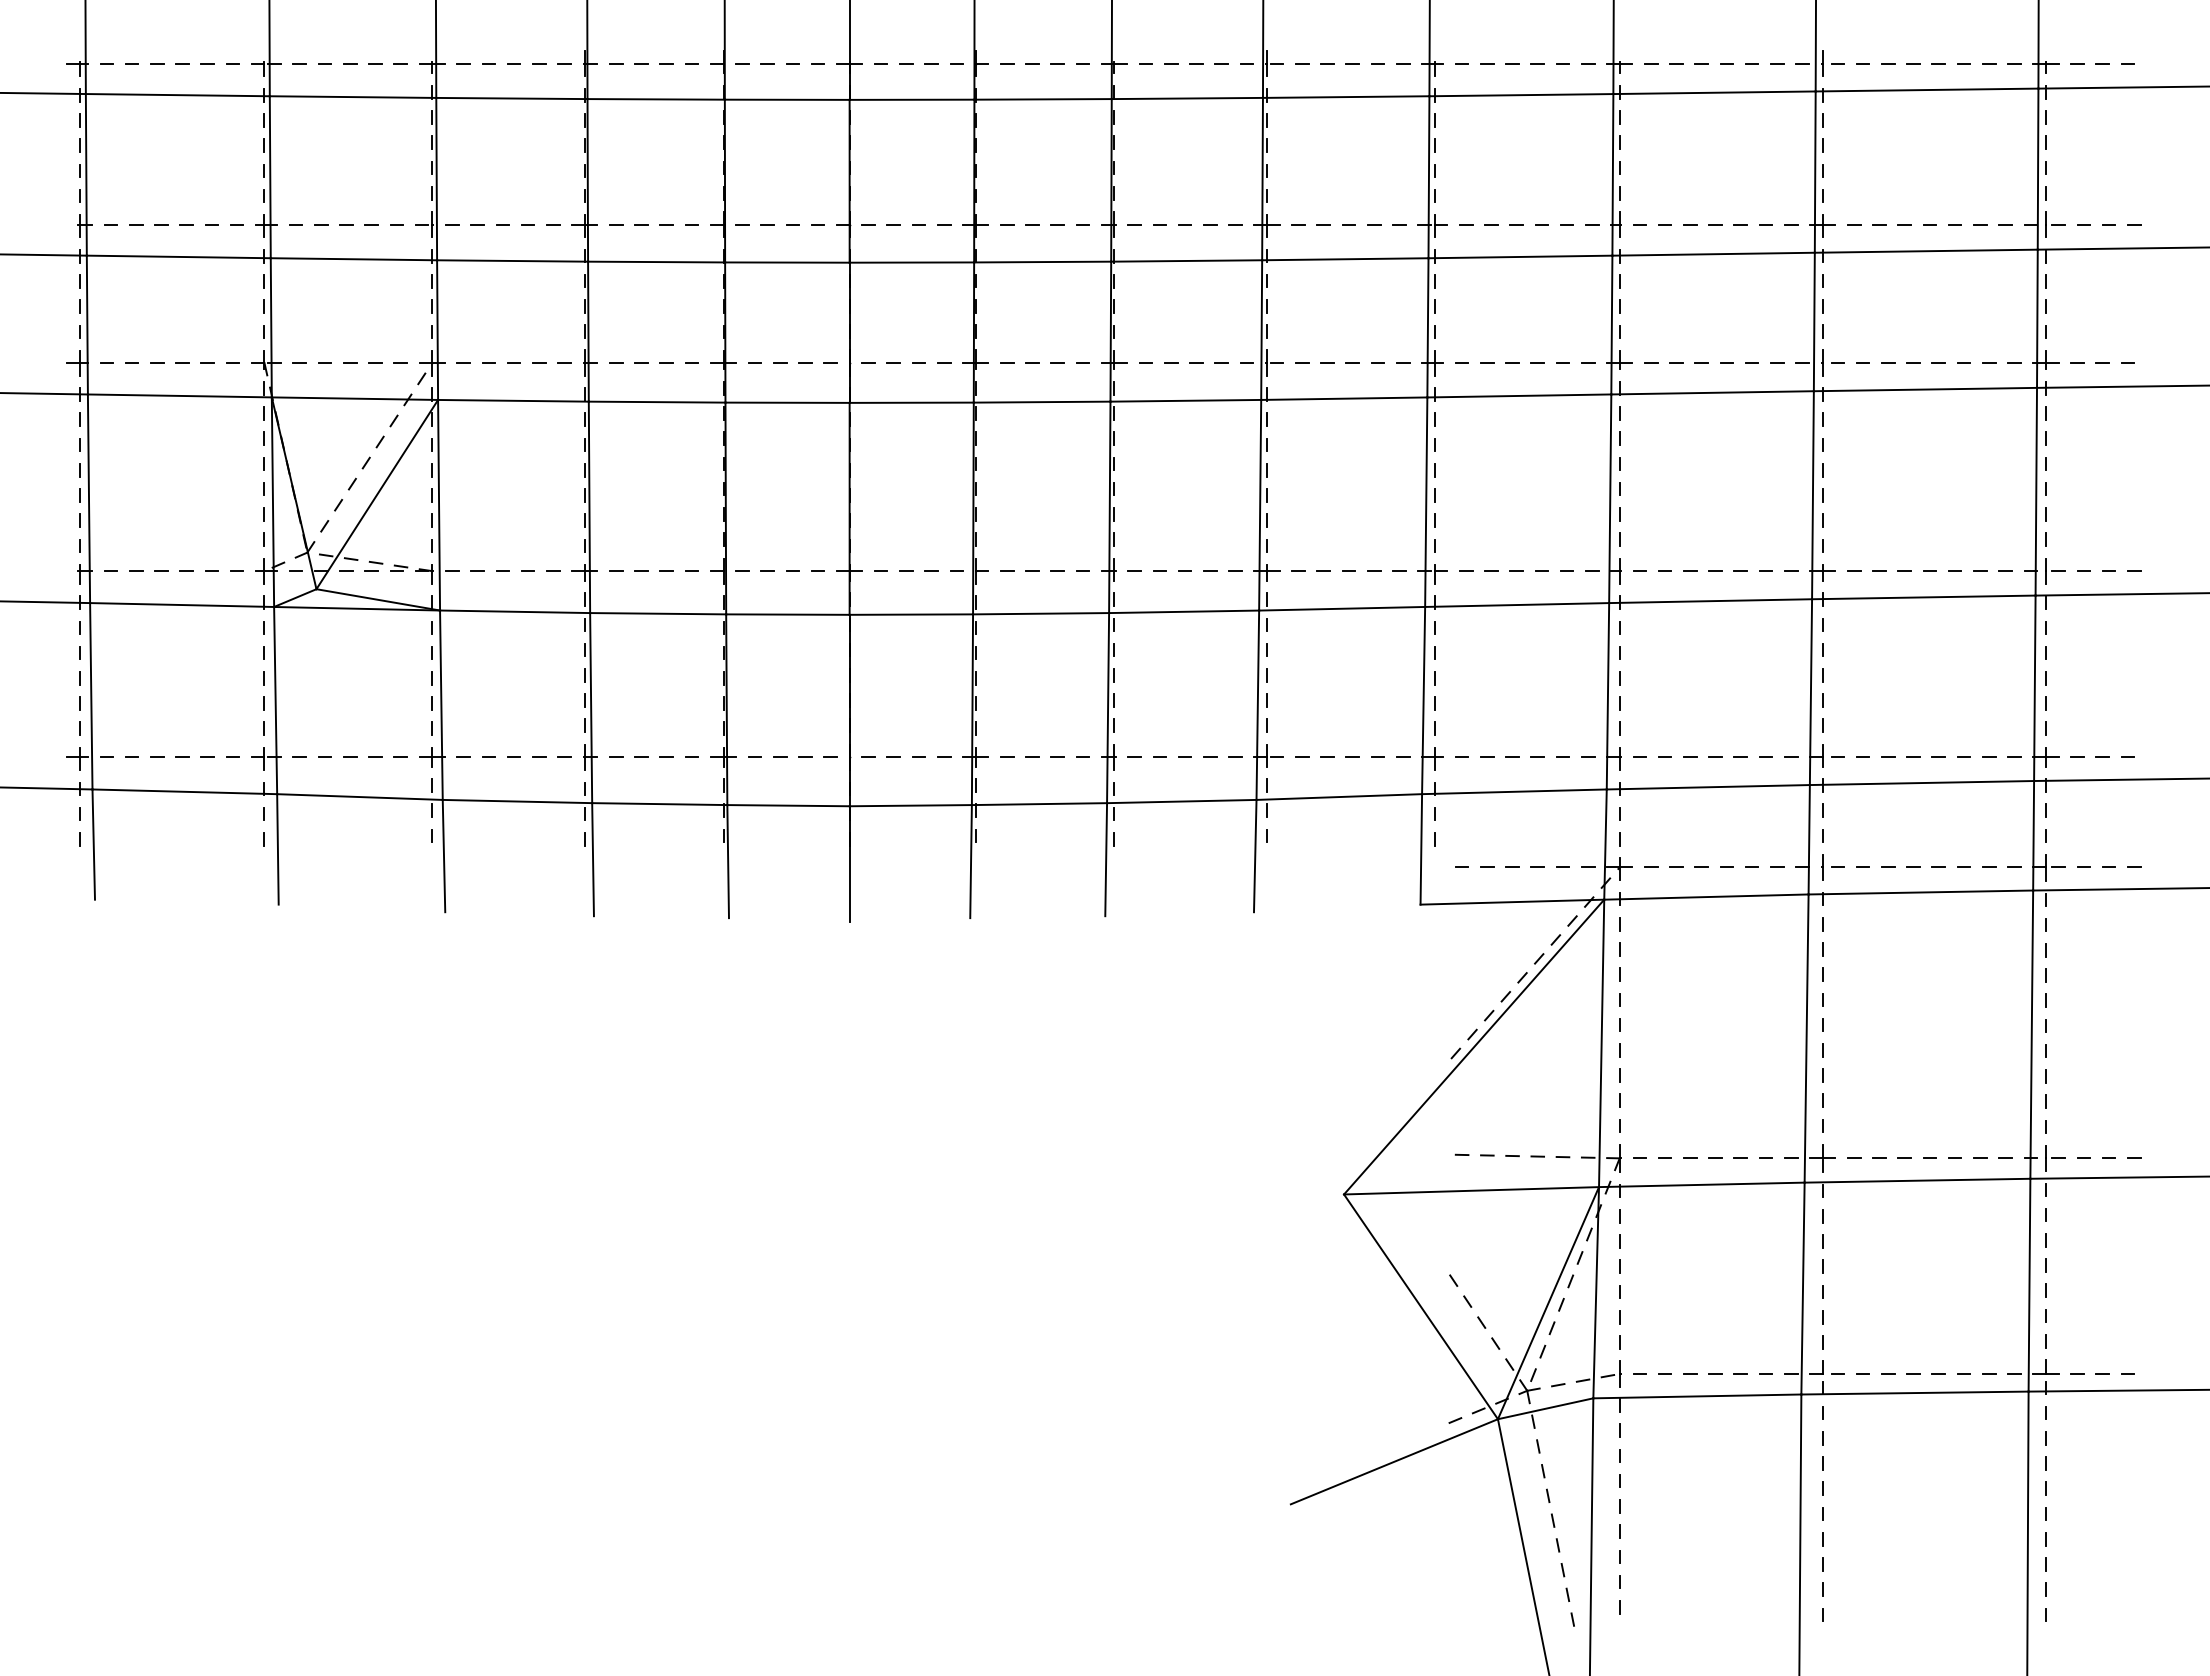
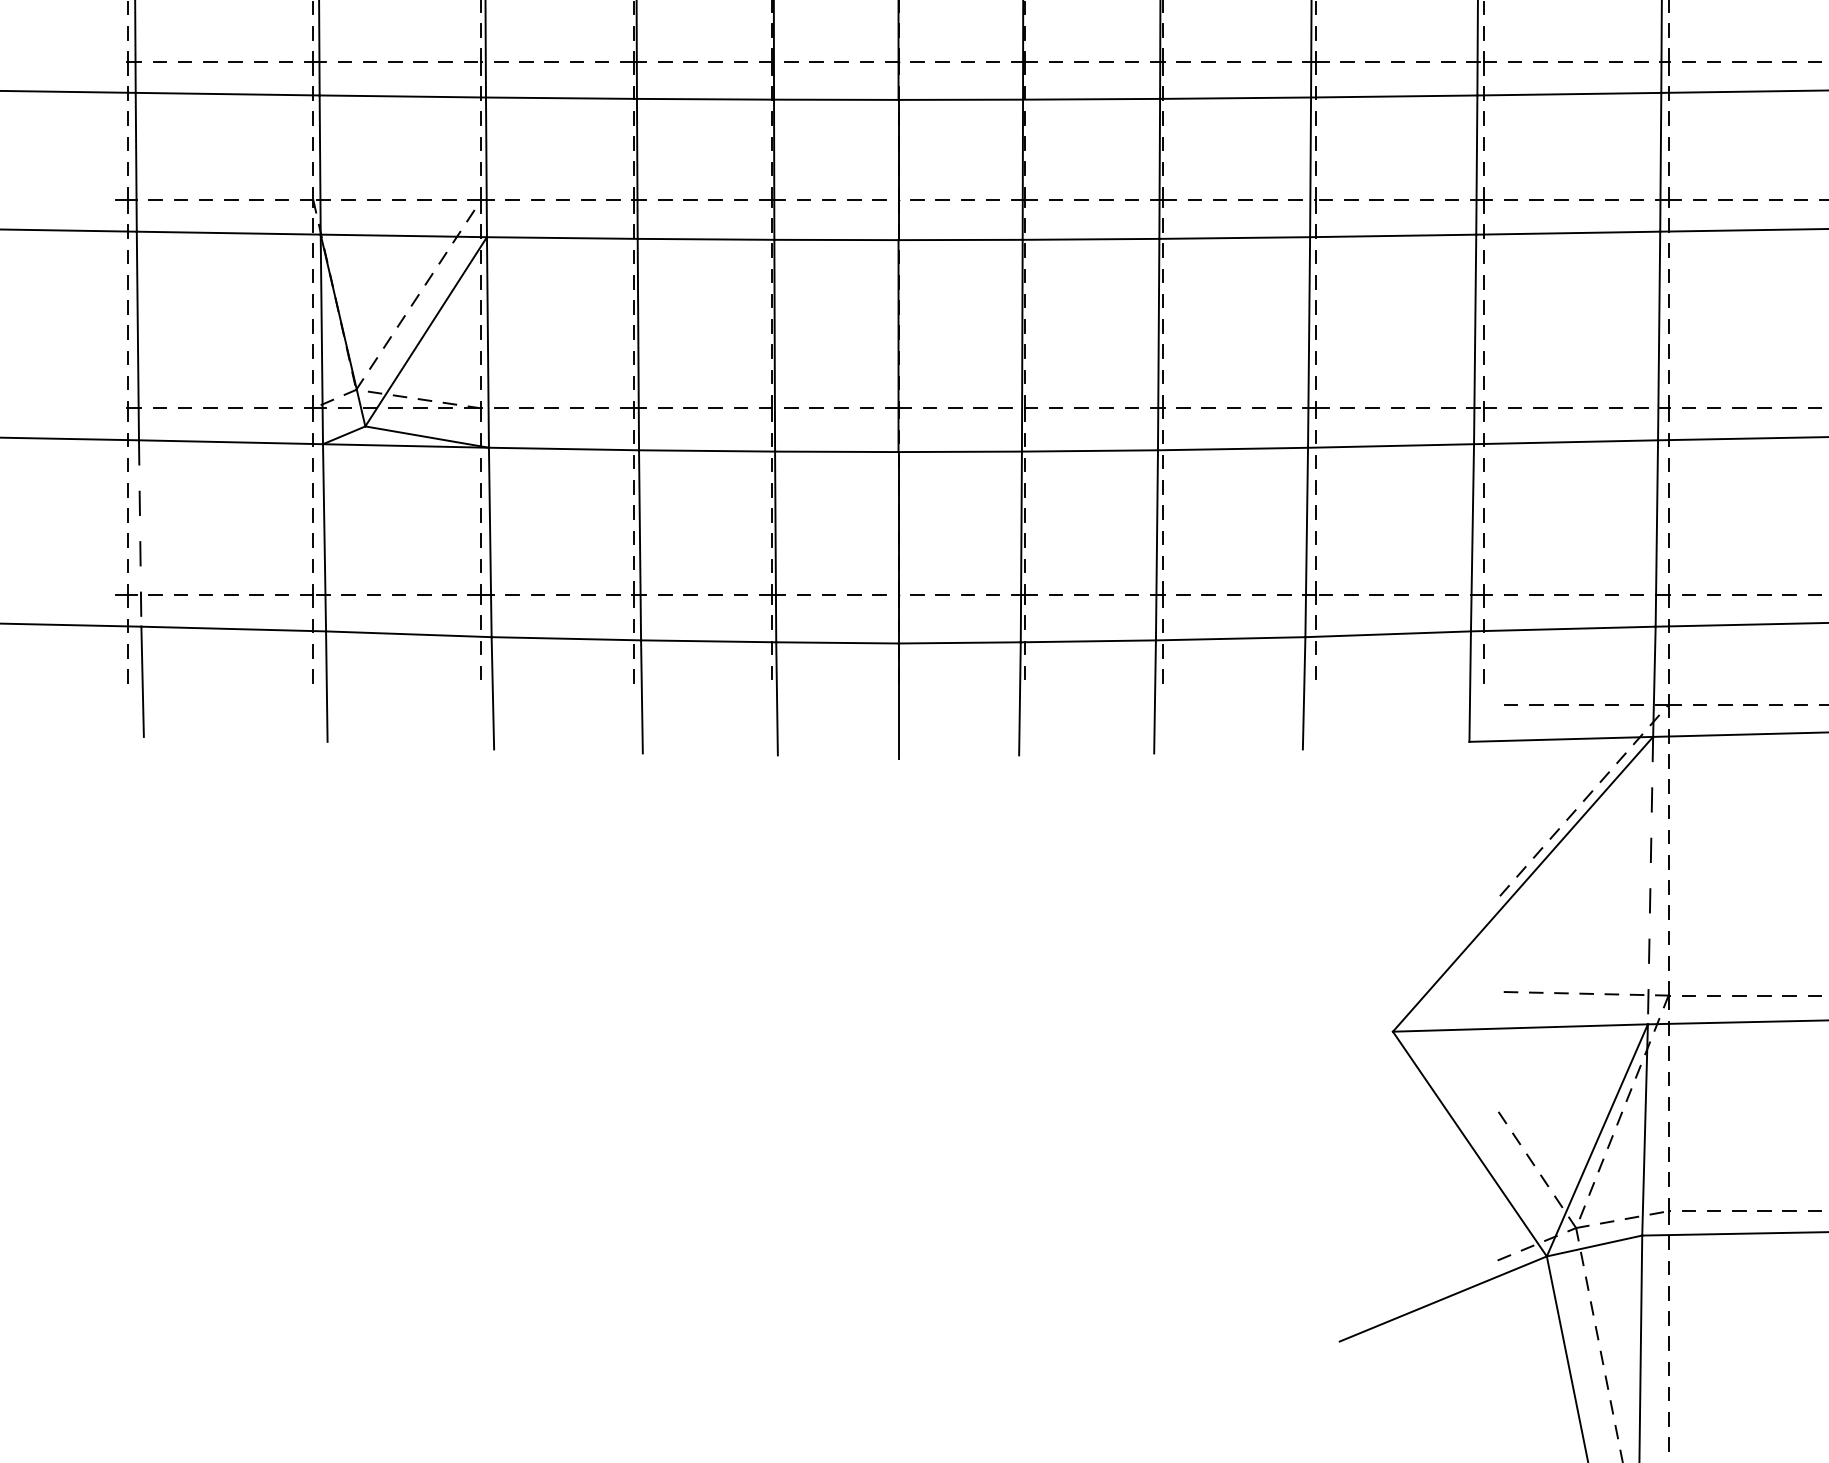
line: (91, 696) -> (140, 533), solid -> dashed
line: (1601, 1043) -> (1650, 880), solid -> dashed

